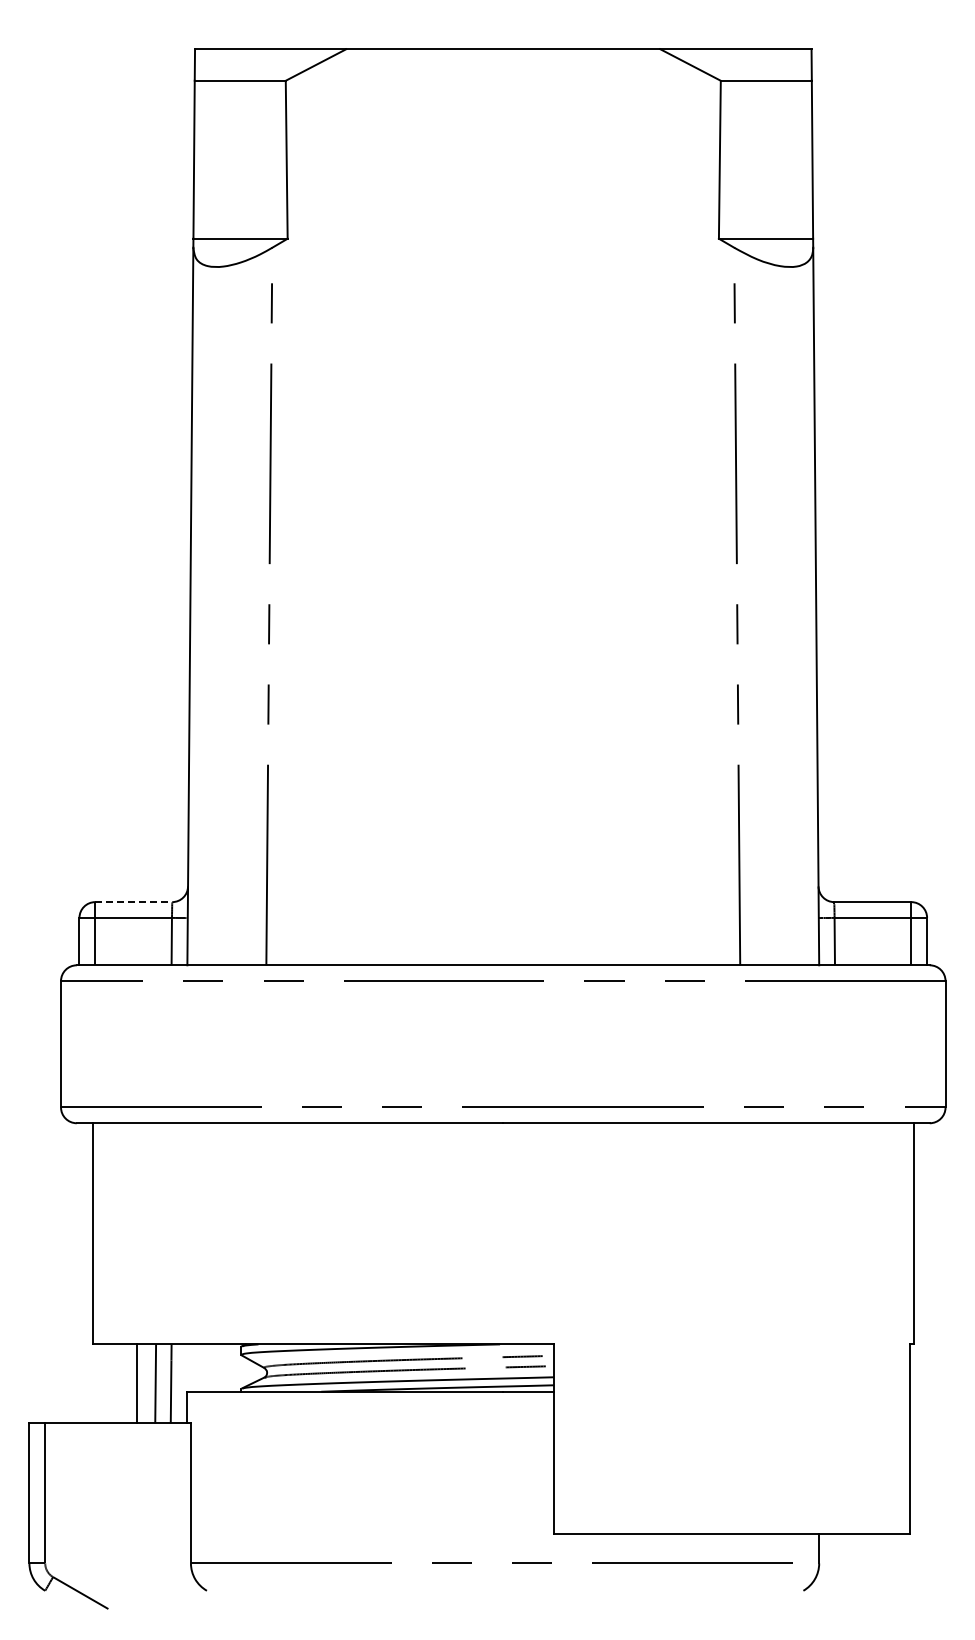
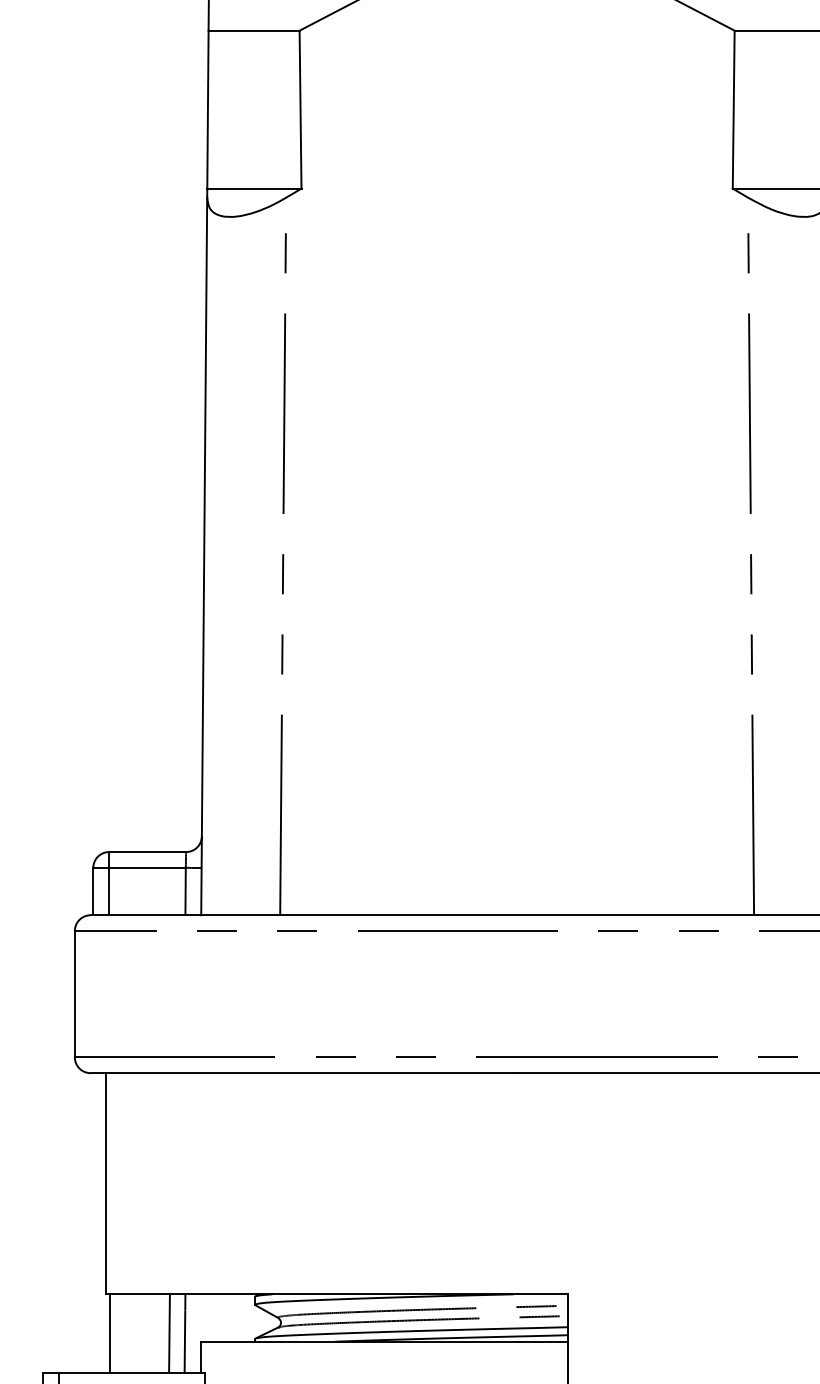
line: (134, 902) -> (148, 852), dashed -> solid
line: (136, 1383) -> (109, 1333), moved

